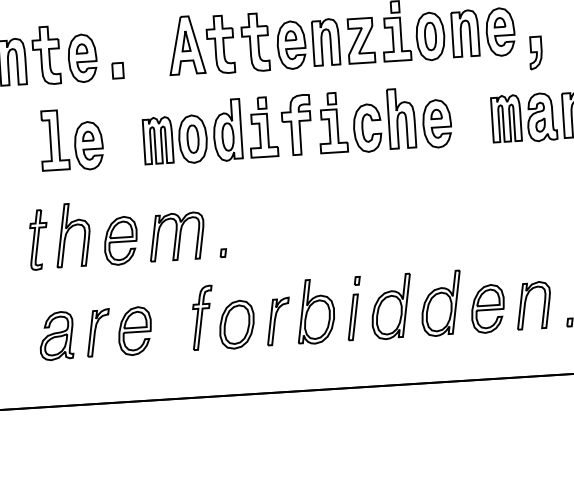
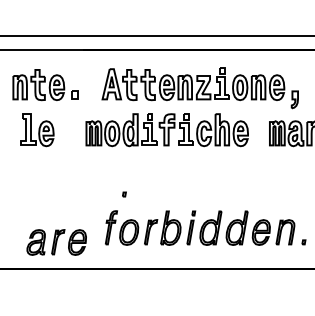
part: (71, 140) -> (37, 130), moved
part: (115, 231) -> (68, 179), removed
part: (95, 333) -> (56, 242), moved

